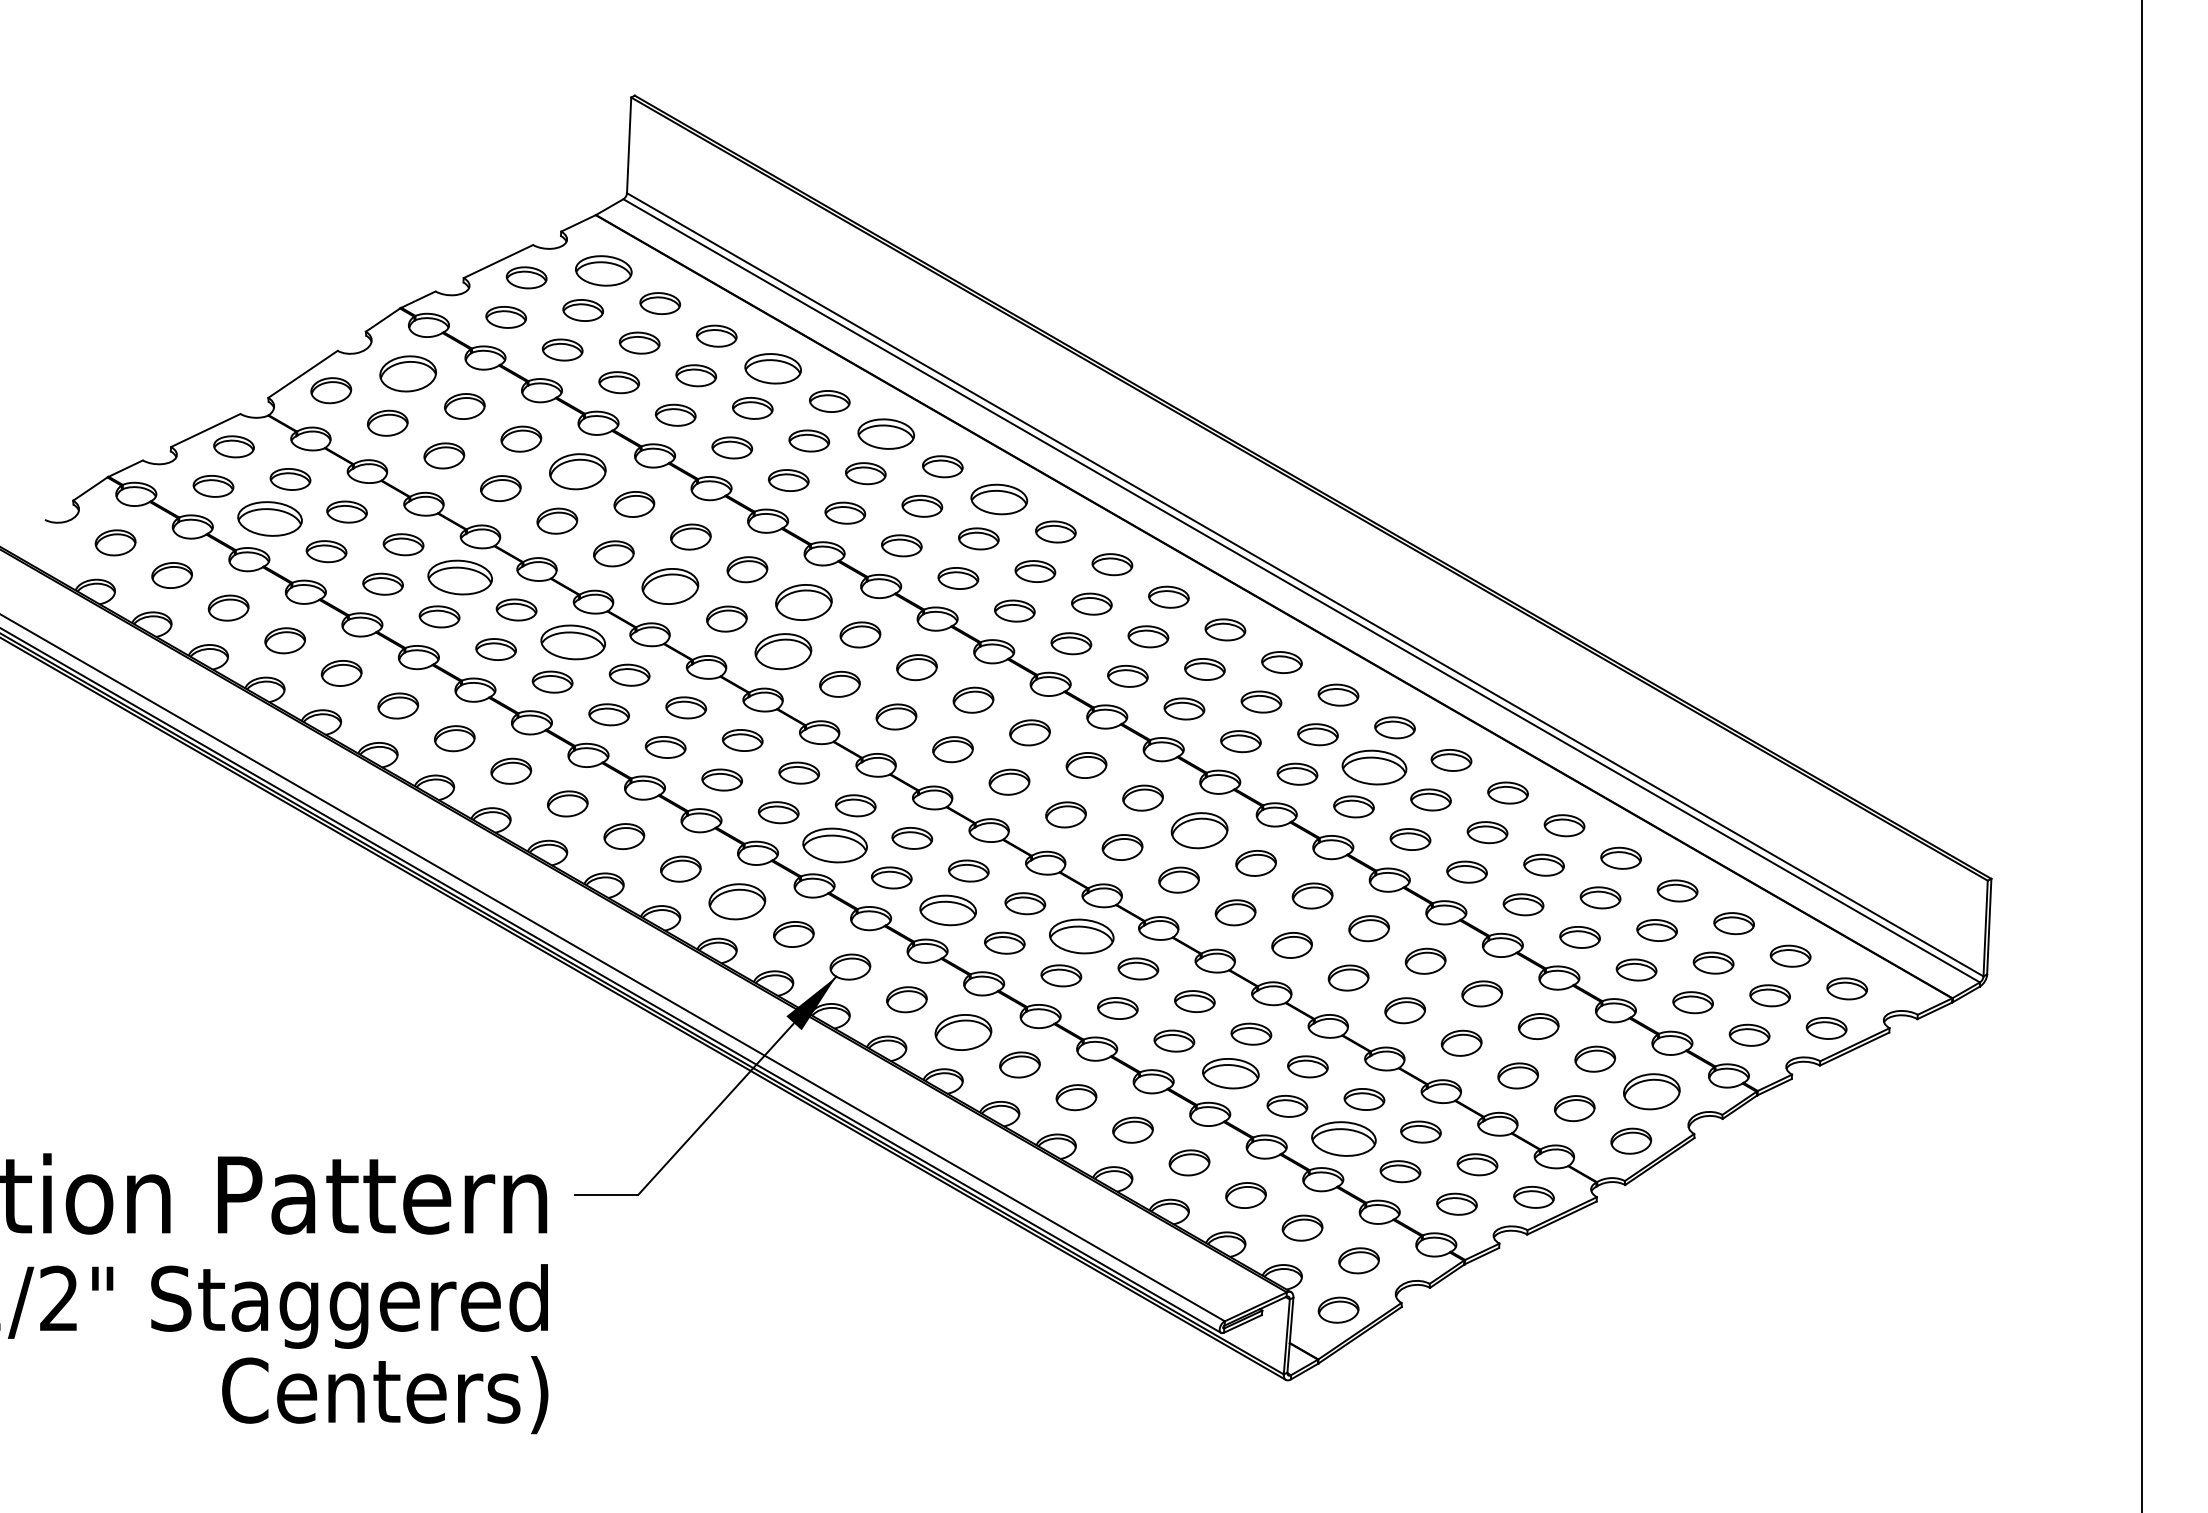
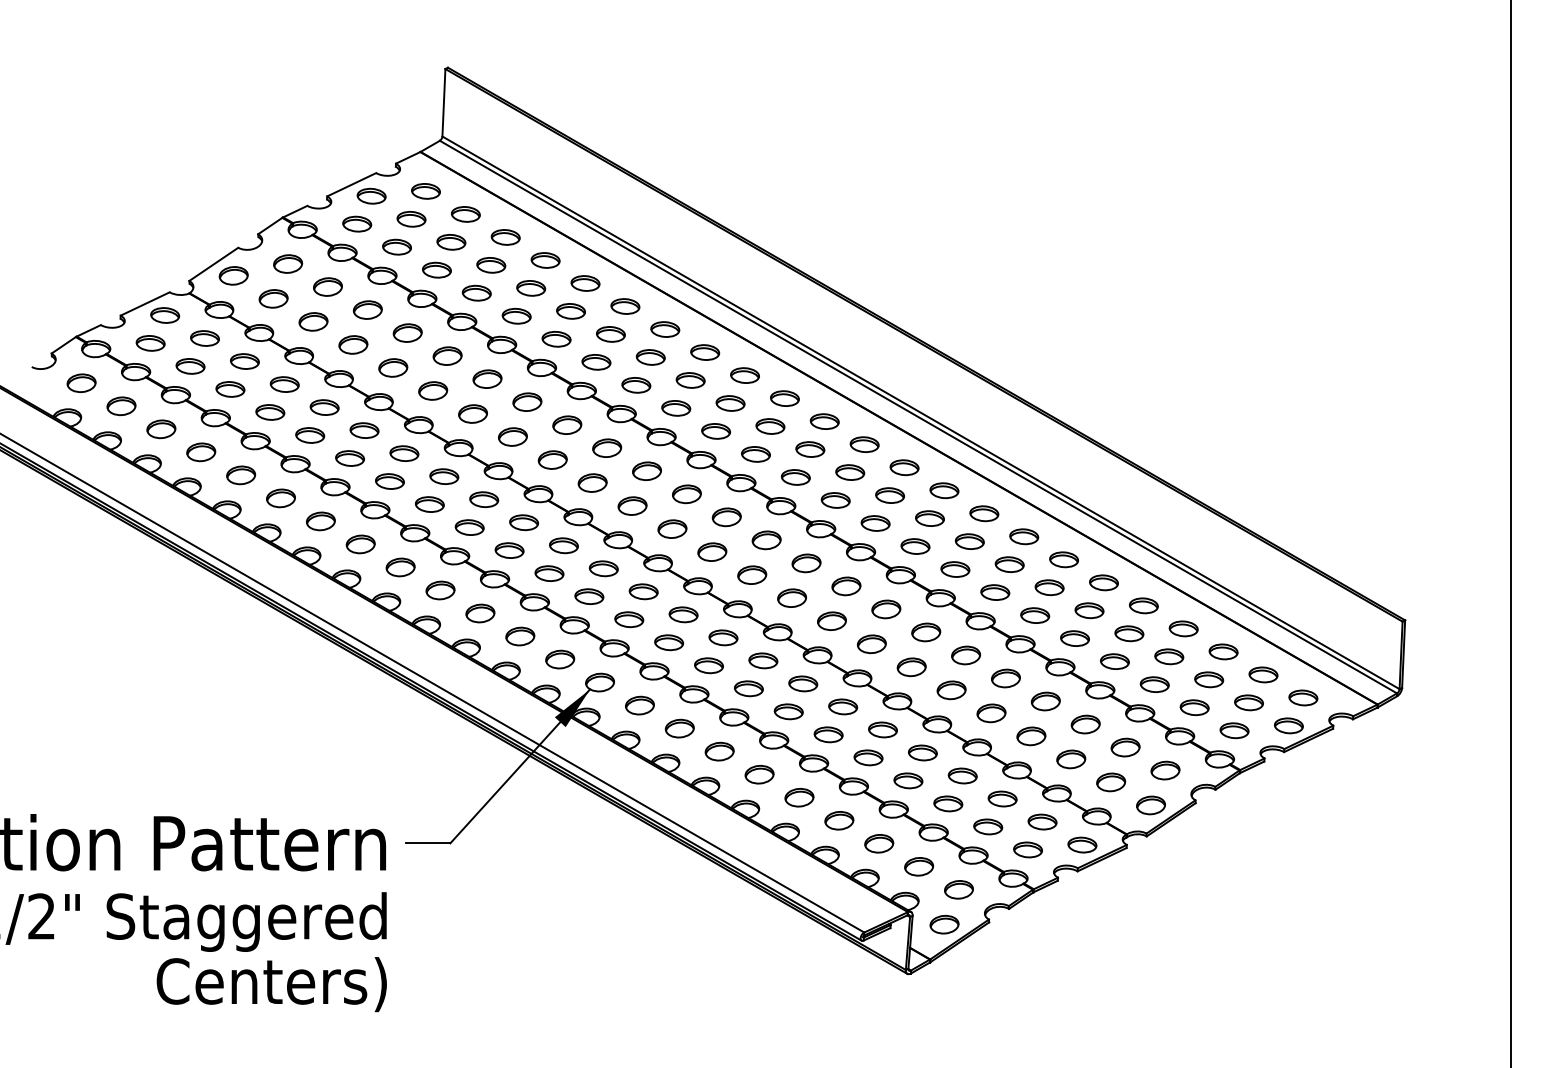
part: (603, 270) -> (425, 191), size x0.71
part: (773, 368) -> (545, 260), size x0.71
part: (408, 373) -> (288, 263), size x0.71
part: (886, 433) -> (625, 306), size x0.71
part: (577, 471) -> (407, 332), size x0.71
part: (999, 498) -> (705, 351), size x0.71
part: (269, 518) -> (190, 366), size x0.62
part: (459, 576) -> (324, 406), size x0.62
part: (670, 586) -> (473, 414), size x0.71
part: (803, 601) -> (566, 424), size x0.71
part: (572, 642) -> (403, 453), size x0.62
part: (783, 651) -> (552, 459), size x0.71
part: (1374, 766) -> (969, 541), size x0.62
part: (1199, 830) -> (846, 586), size x0.71
part: (835, 844) -> (589, 596), size x0.62
part: (737, 901) -> (520, 636), size x0.71
part: (948, 910) -> (669, 642), size x0.71
part: (1081, 935) -> (763, 660), size x0.62
part: (963, 1031) -> (679, 728), size x0.71
part: (1230, 1073) -> (868, 757), size x0.71
part: (1651, 1091) -> (1165, 770), size x0.71
part: (1343, 1138) -> (947, 803), size x0.62

